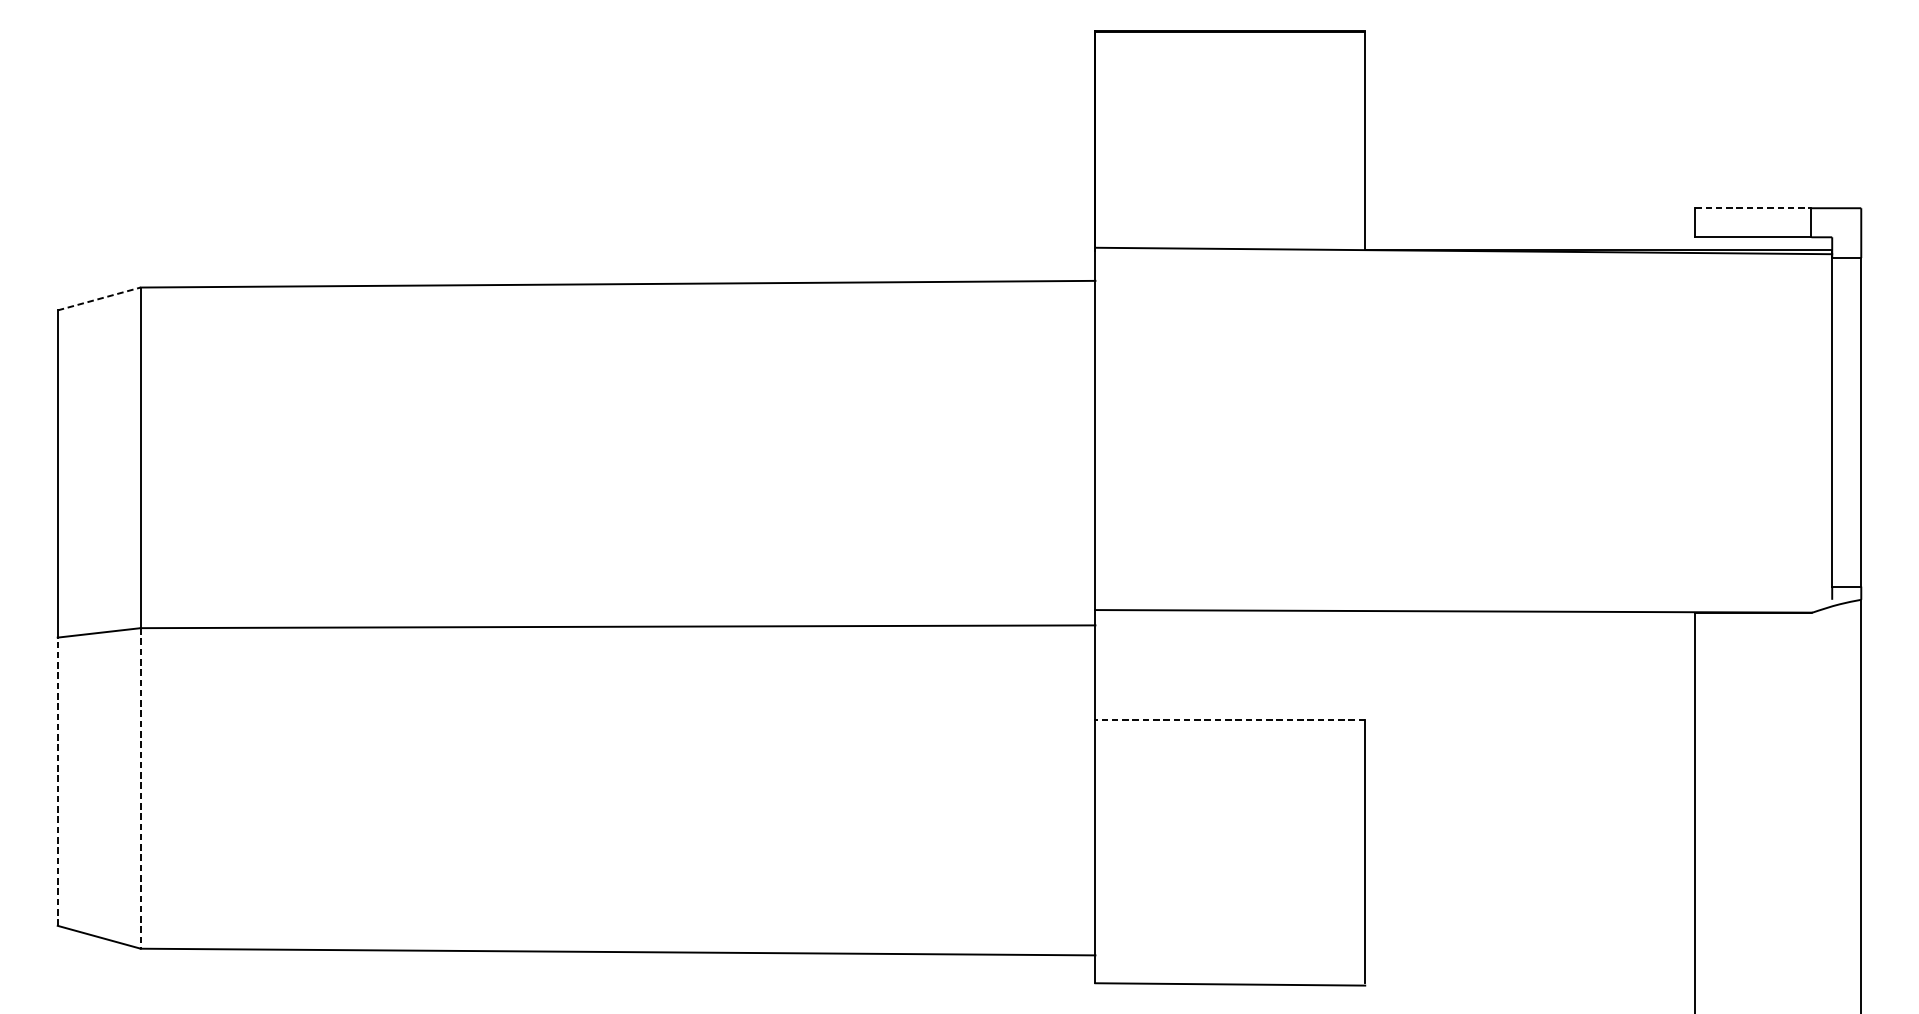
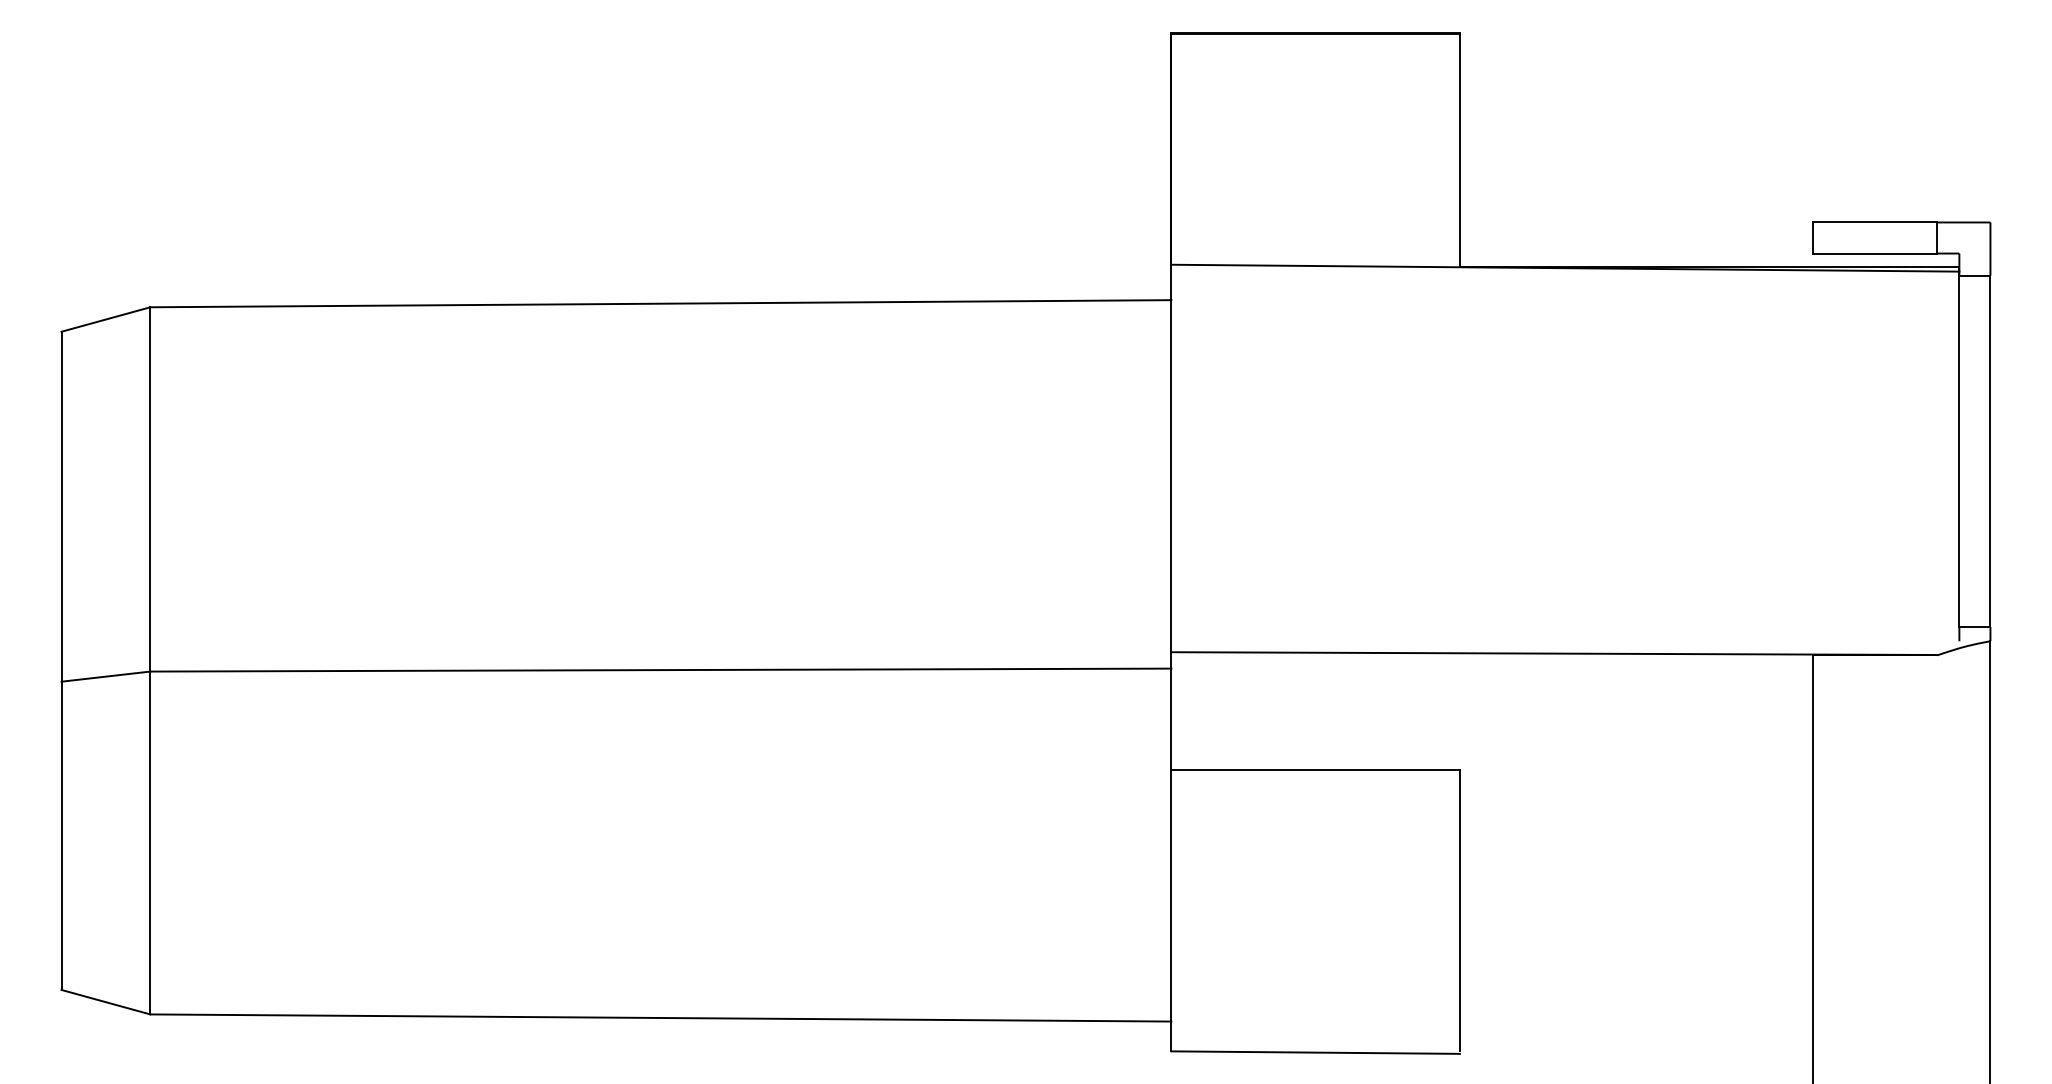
line: (1753, 208) -> (1875, 222), dashed -> solid
line: (99, 298) -> (106, 319), dashed -> solid
line: (1230, 719) -> (1315, 769), dashed -> solid
line: (57, 781) -> (61, 835), dashed -> solid
line: (140, 788) -> (150, 843), dashed -> solid

